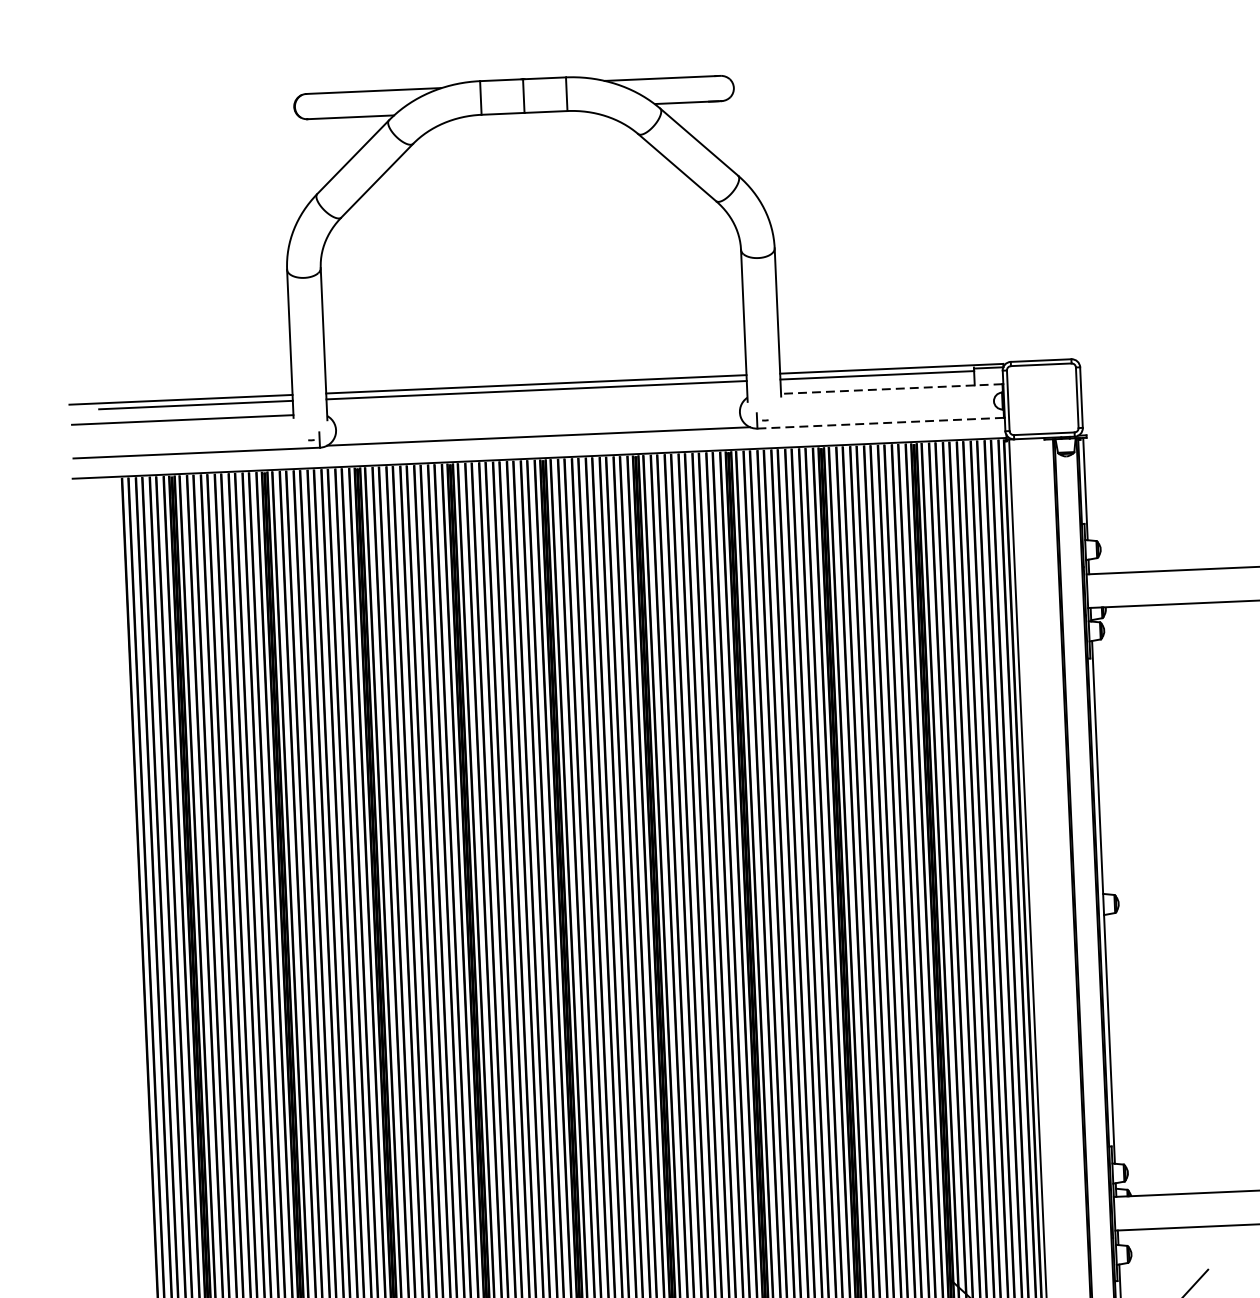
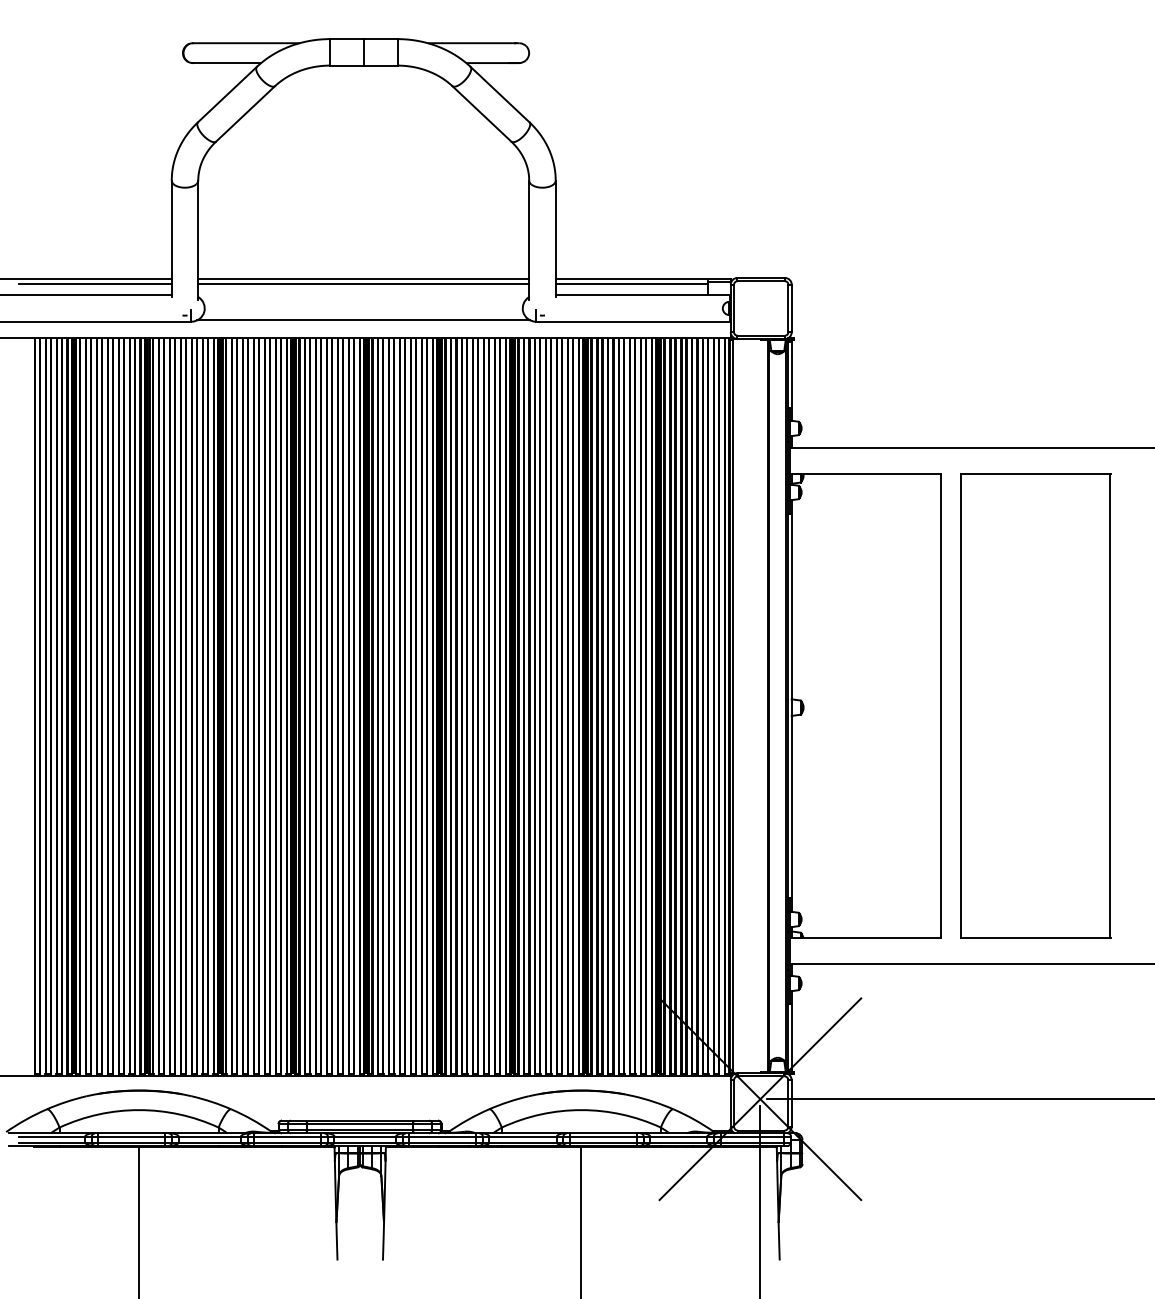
line: (891, 389) -> (642, 295), dashed -> solid
line: (881, 422) -> (633, 321), dashed -> solid

